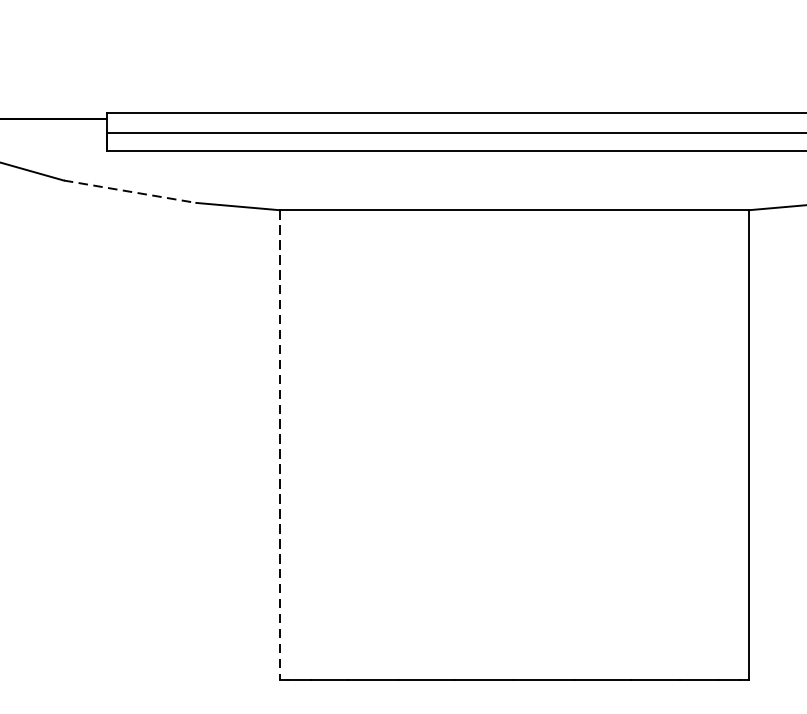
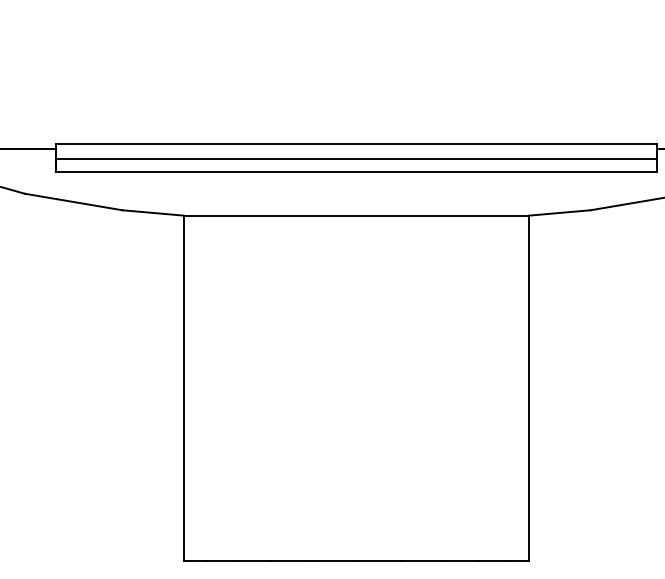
line: (131, 192) -> (74, 202), dashed -> solid
line: (279, 445) -> (183, 388), dashed -> solid

